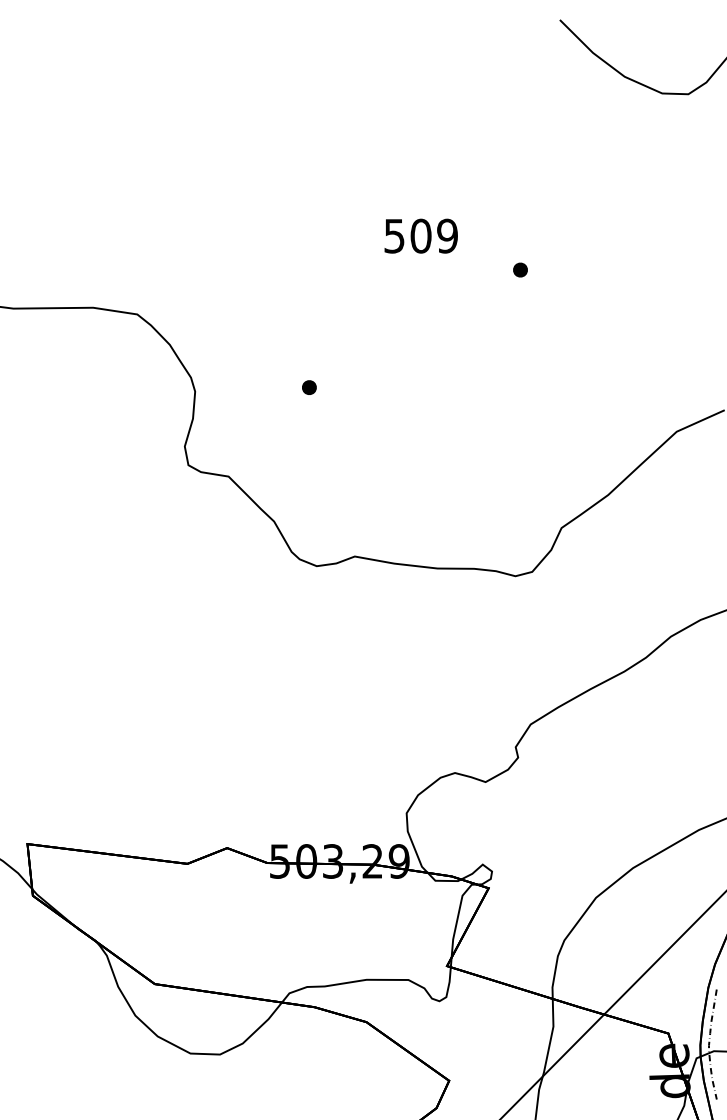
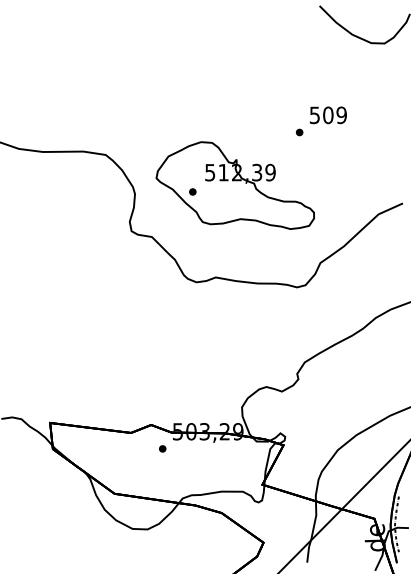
text: (419, 236) -> (327, 115), moved
part: (391, 374) -> (234, 185), added
part: (249, 894) -> (162, 448), added

